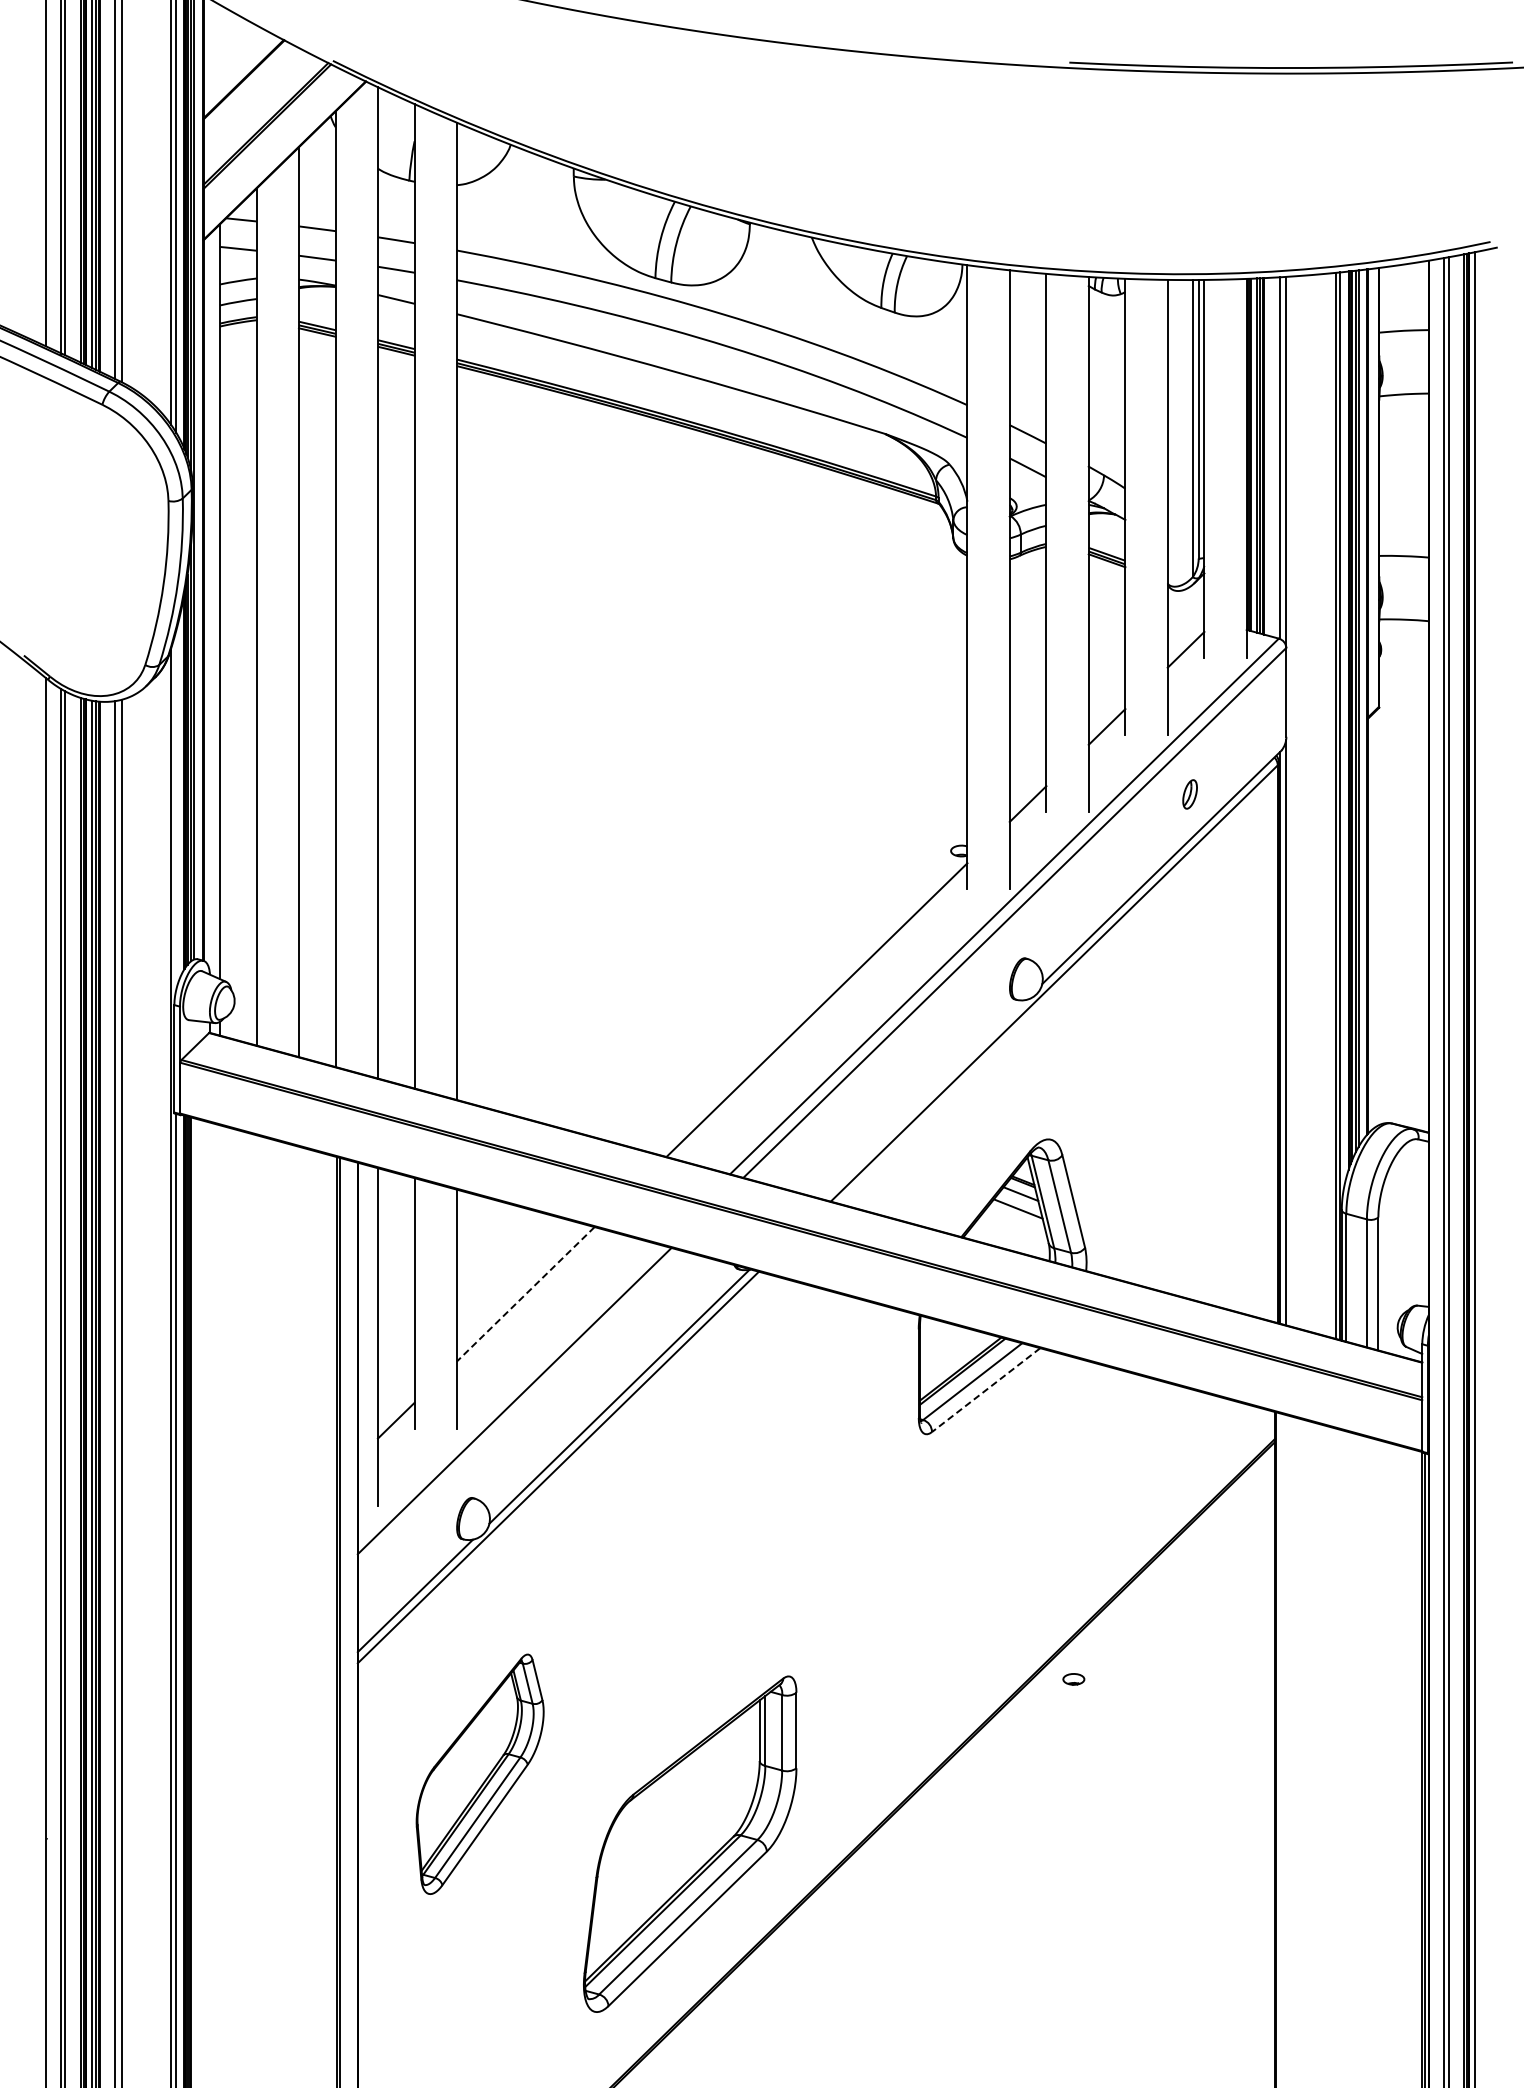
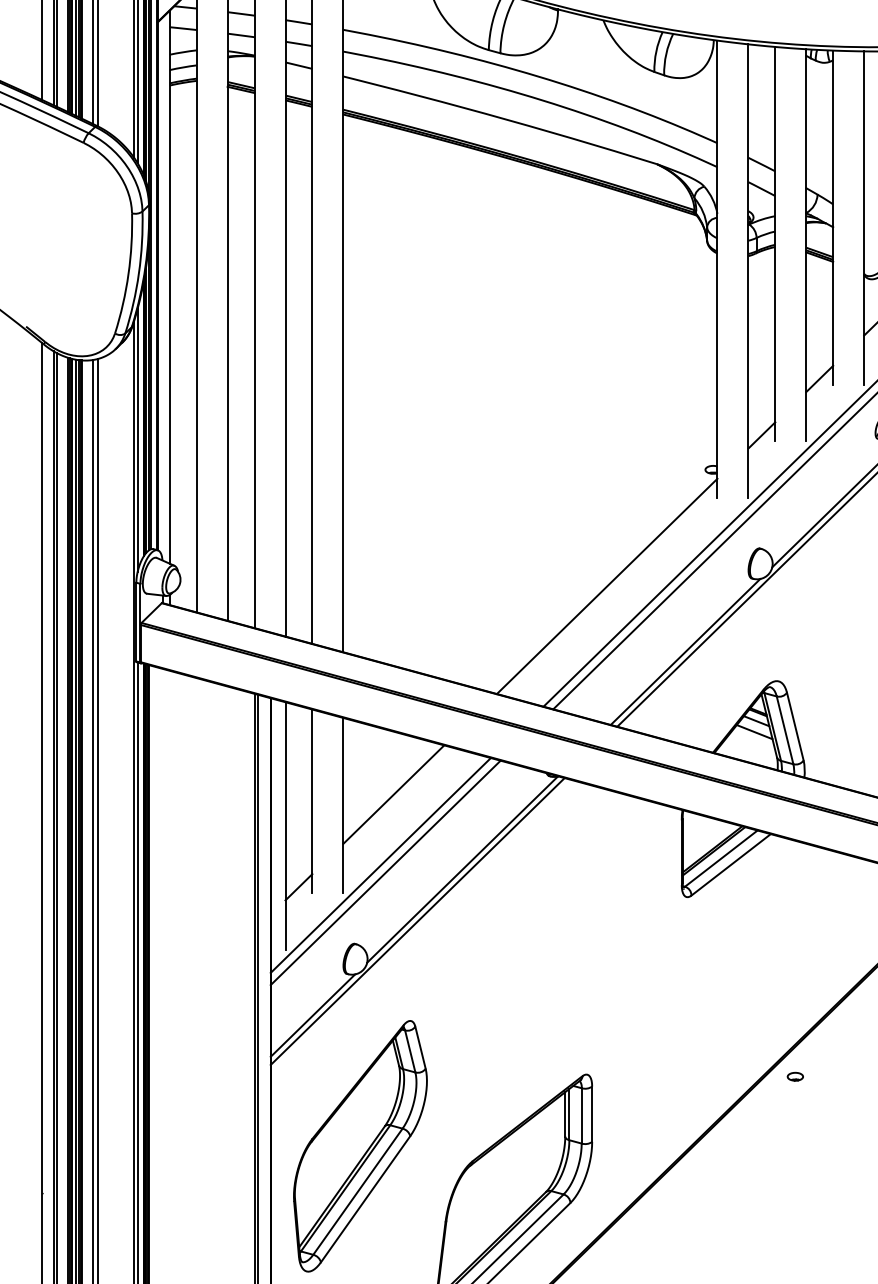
line: (176, 809) -> (137, 439), added
line: (923, 1099) -> (685, 651), added
line: (525, 1294) -> (393, 794), dashed -> solid
line: (507, 1390) -> (380, 865), added
line: (986, 1390) -> (731, 865), dashed -> solid
part: (479, 1774) -> (359, 1146), size x1.43

